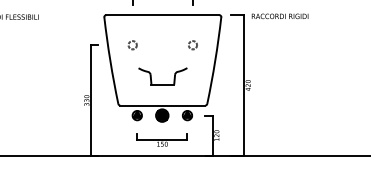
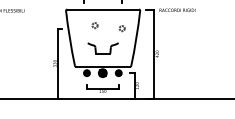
circle: (131, 45) -> (94, 25), moved

